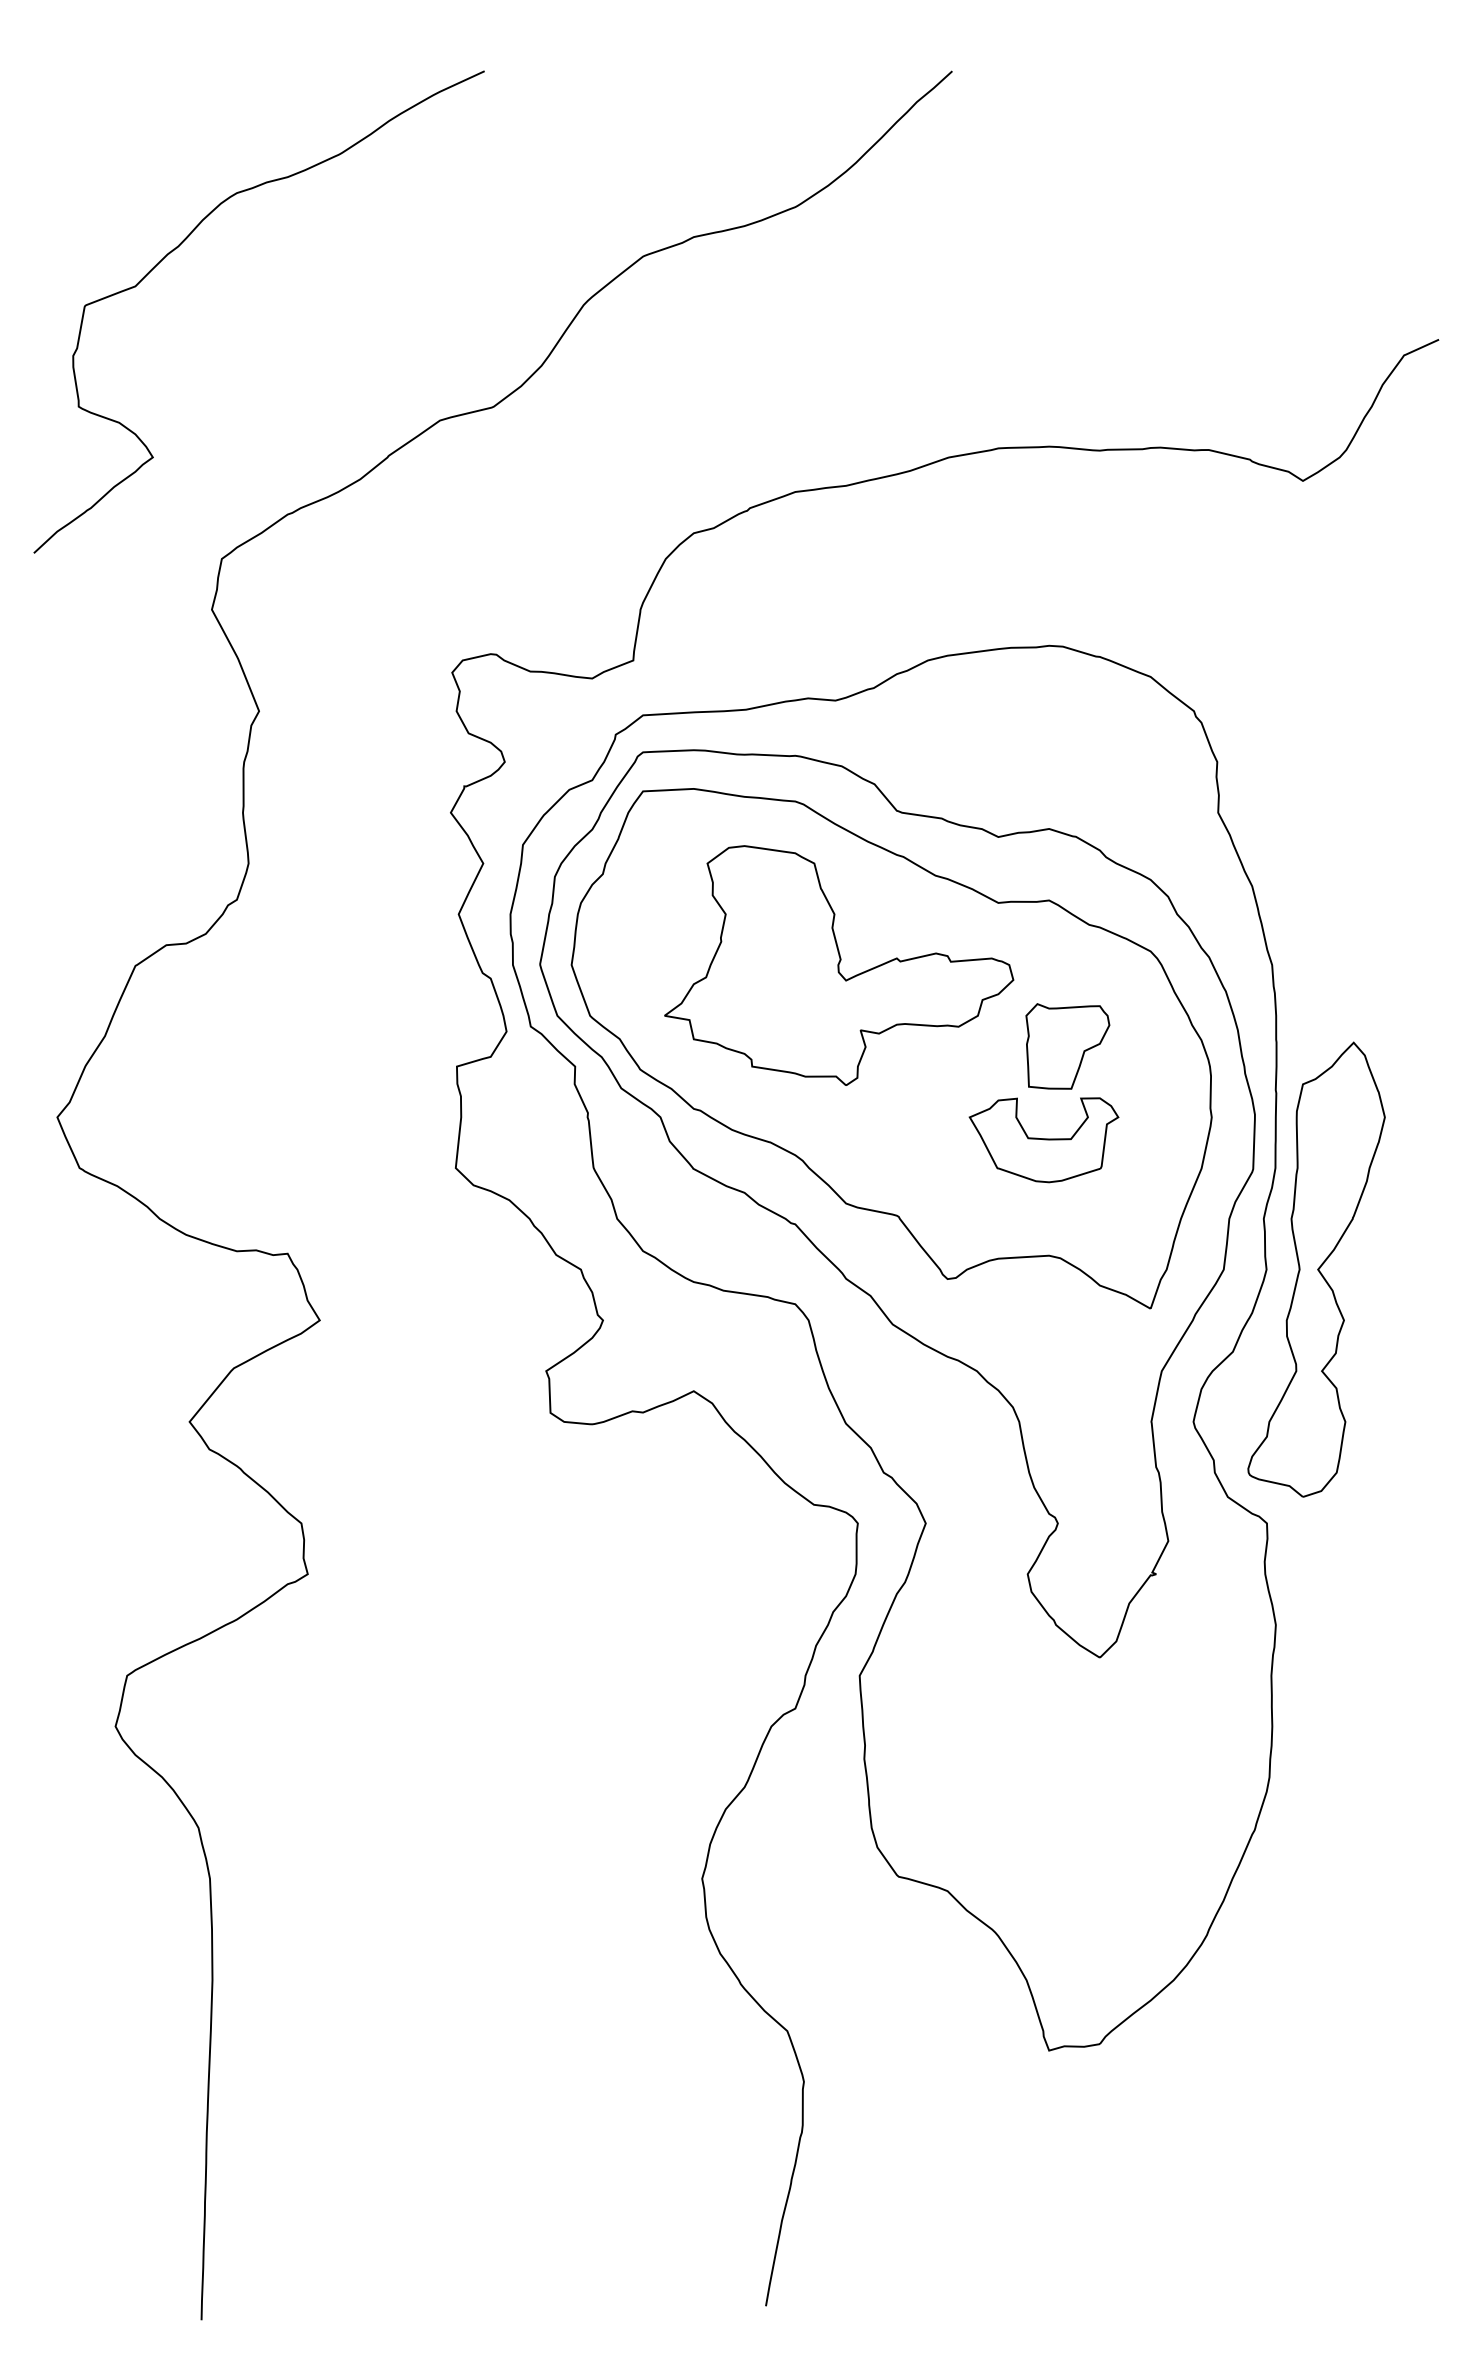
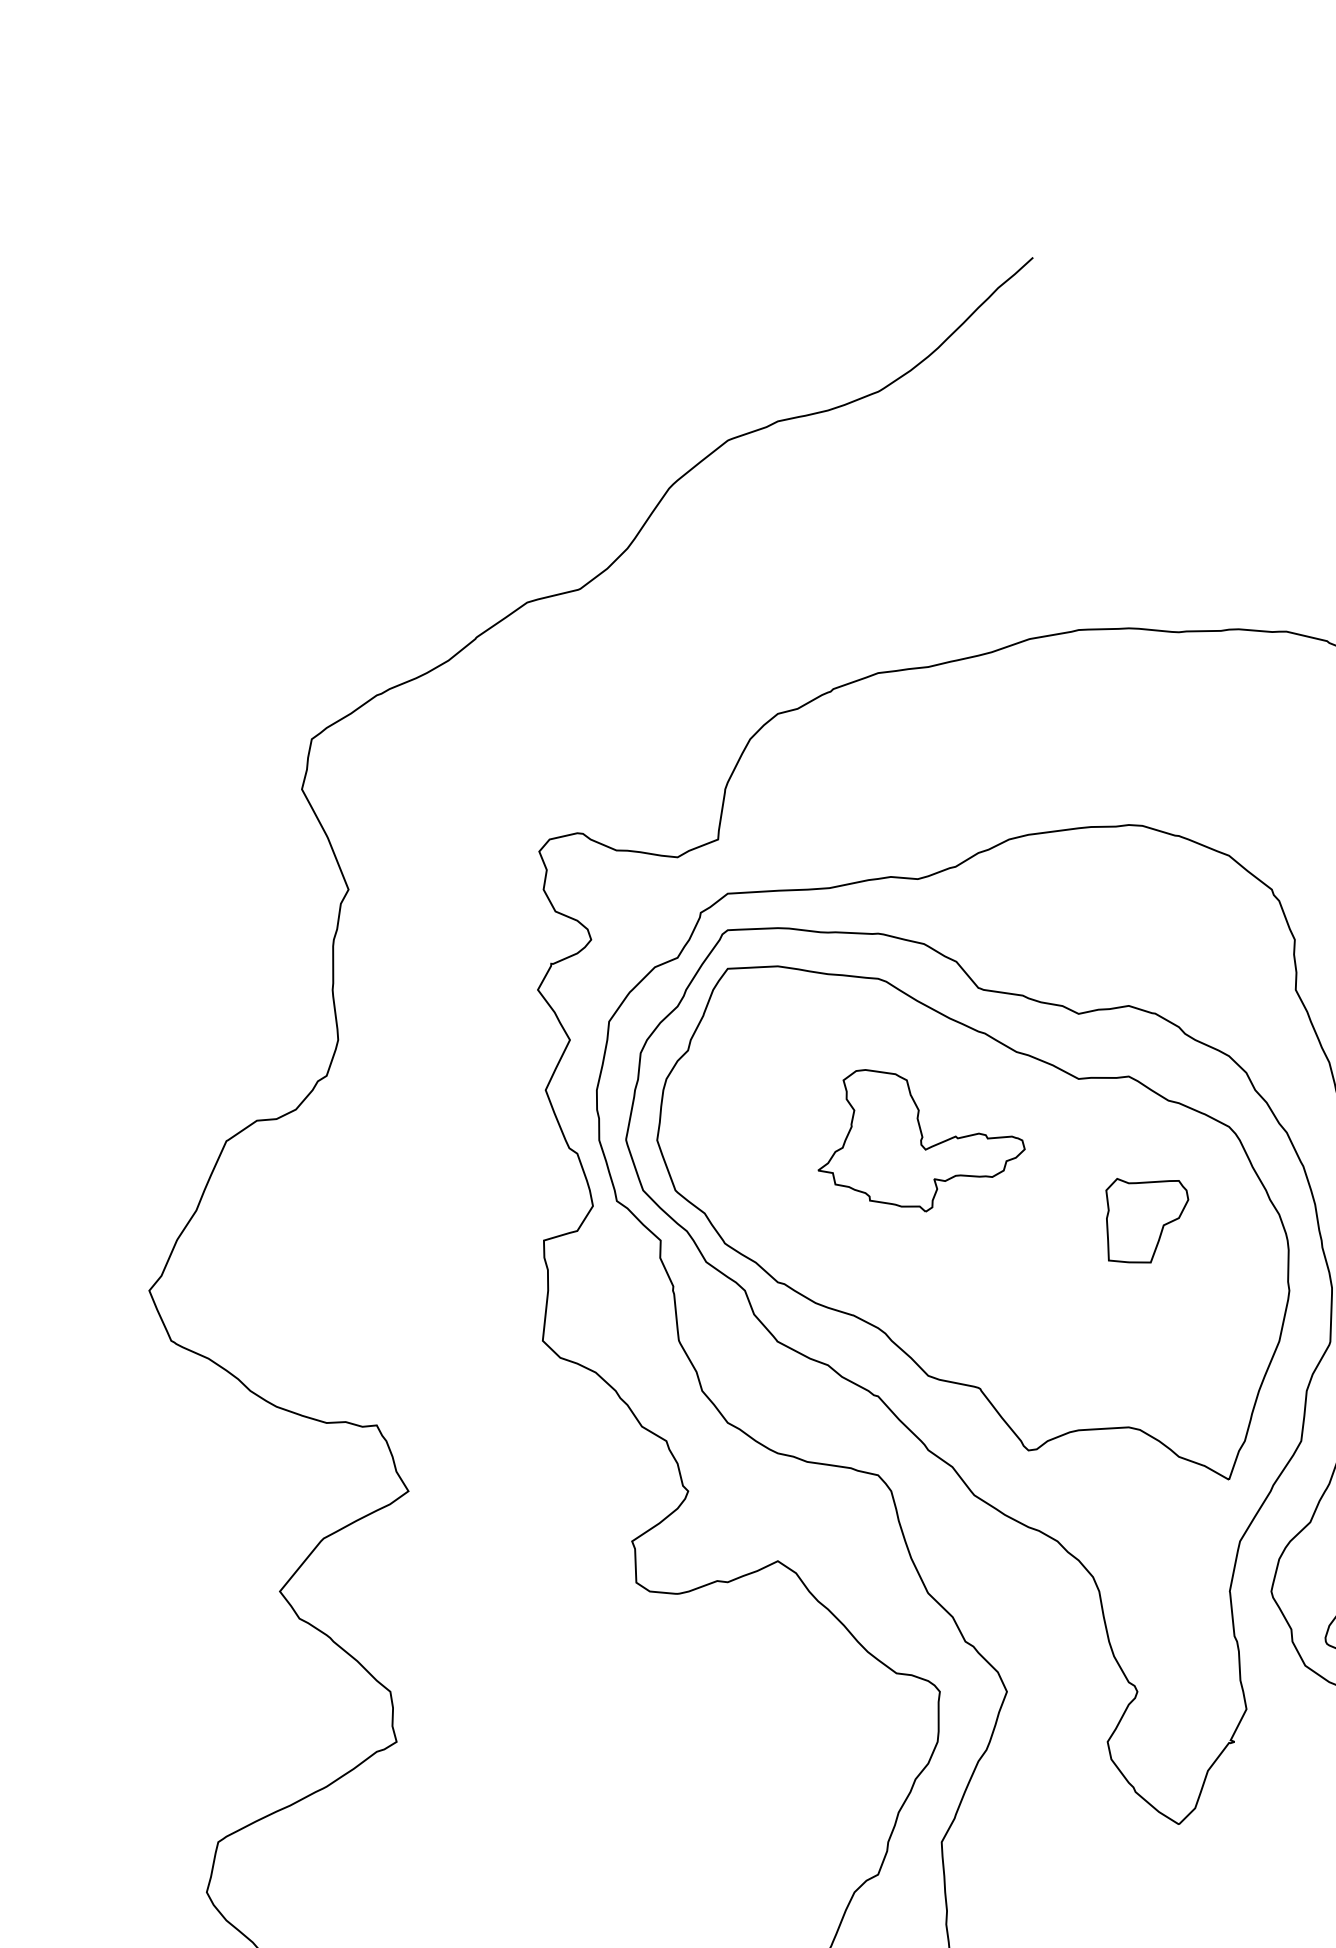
curve: (186, 239) -> (276, 423), removed
part: (839, 965) -> (921, 1140), size x0.6
part: (1043, 1140) -> (1123, 1313), removed

